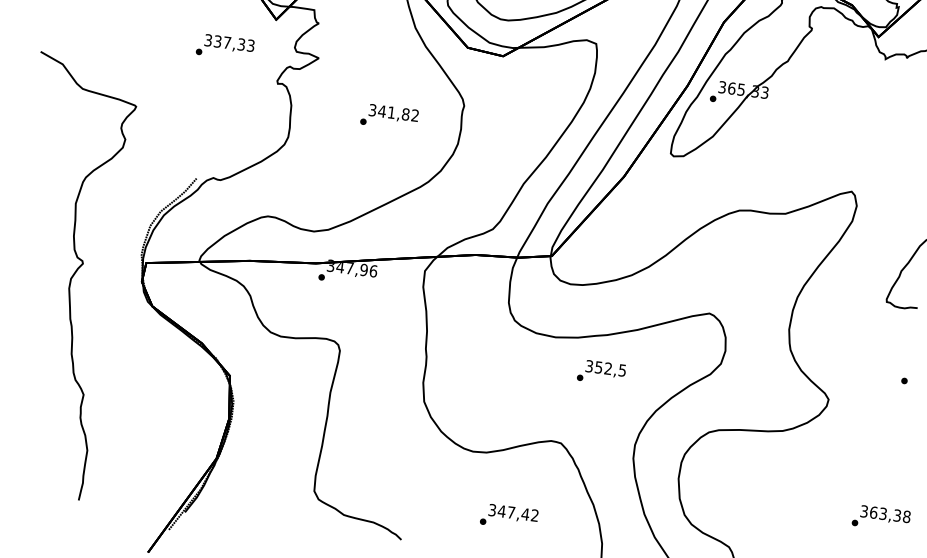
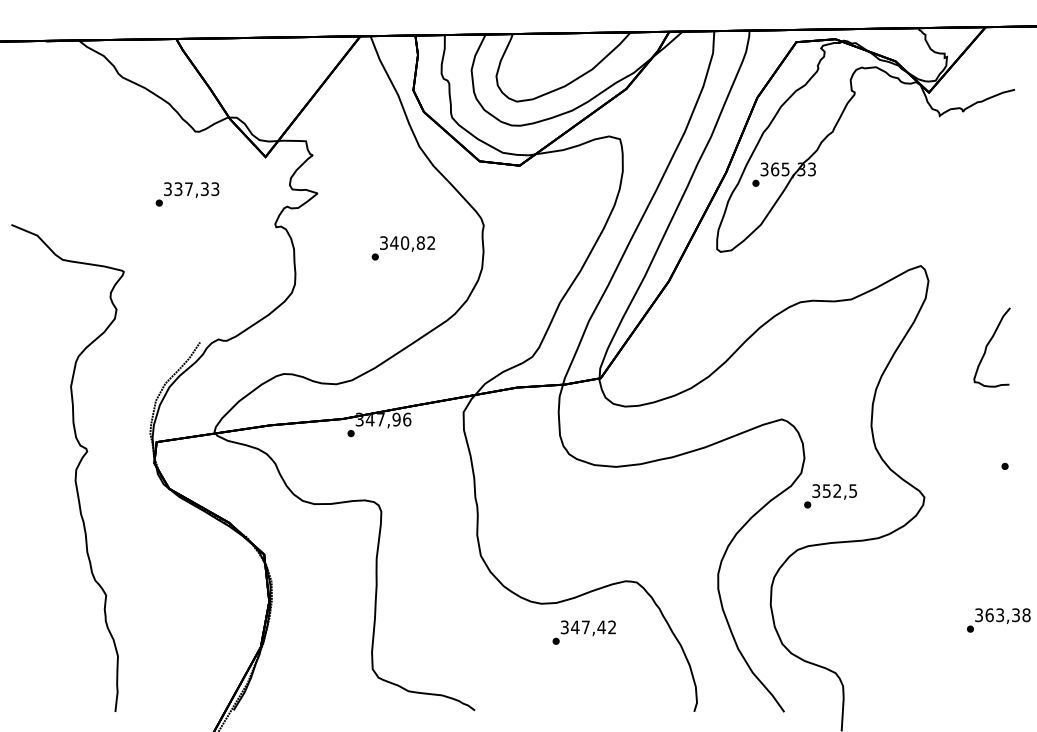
text: (225, 47) -> (187, 194), moved
text: (392, 112) -> (405, 242), 341,82 -> 340,82
text: (601, 372) -> (830, 496), moved
text: (508, 516) -> (583, 632), moved

